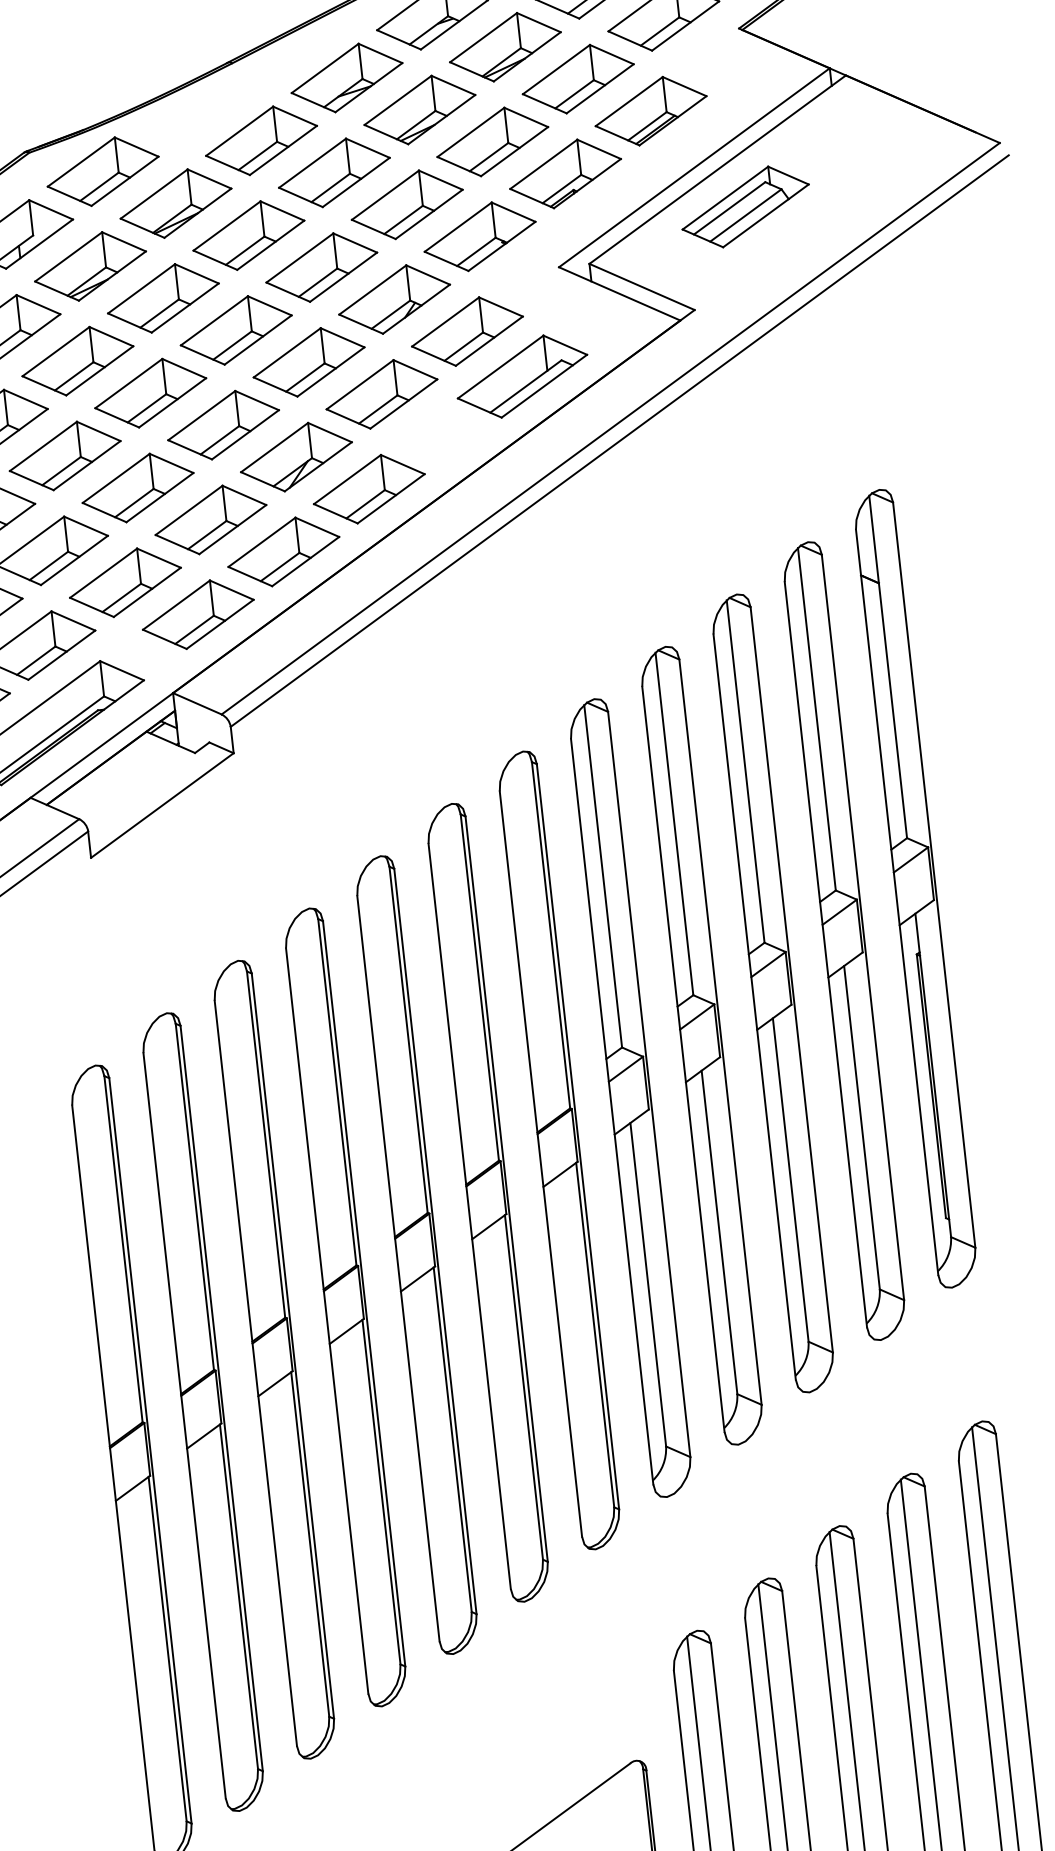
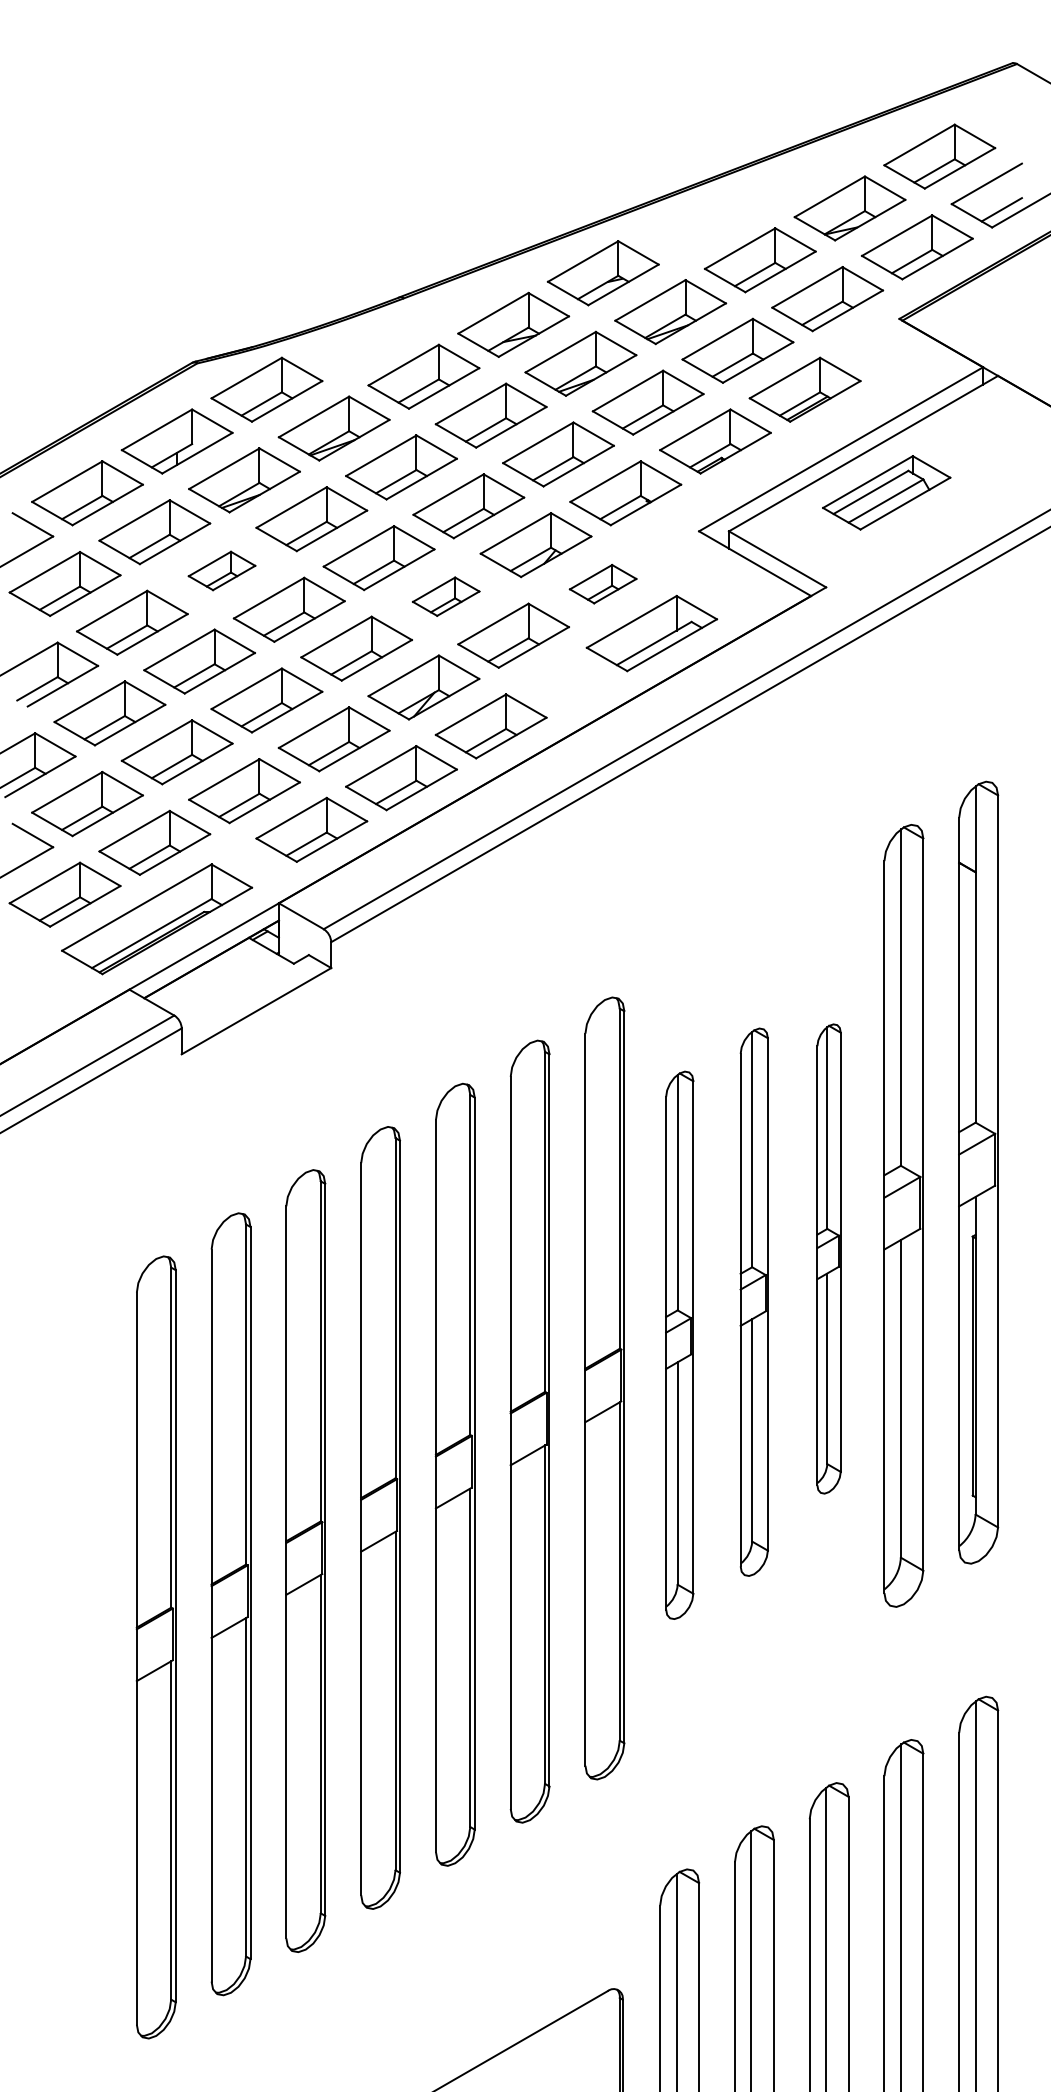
part: (466, 332) -> (602, 584), size x0.6
part: (77, 360) -> (221, 570), size x0.6
part: (308, 362) -> (445, 596), size x0.6
part: (772, 992) -> (828, 1258), size x0.6
part: (701, 1046) -> (753, 1302), size x0.7
part: (630, 1098) -> (679, 1345), size x0.7

